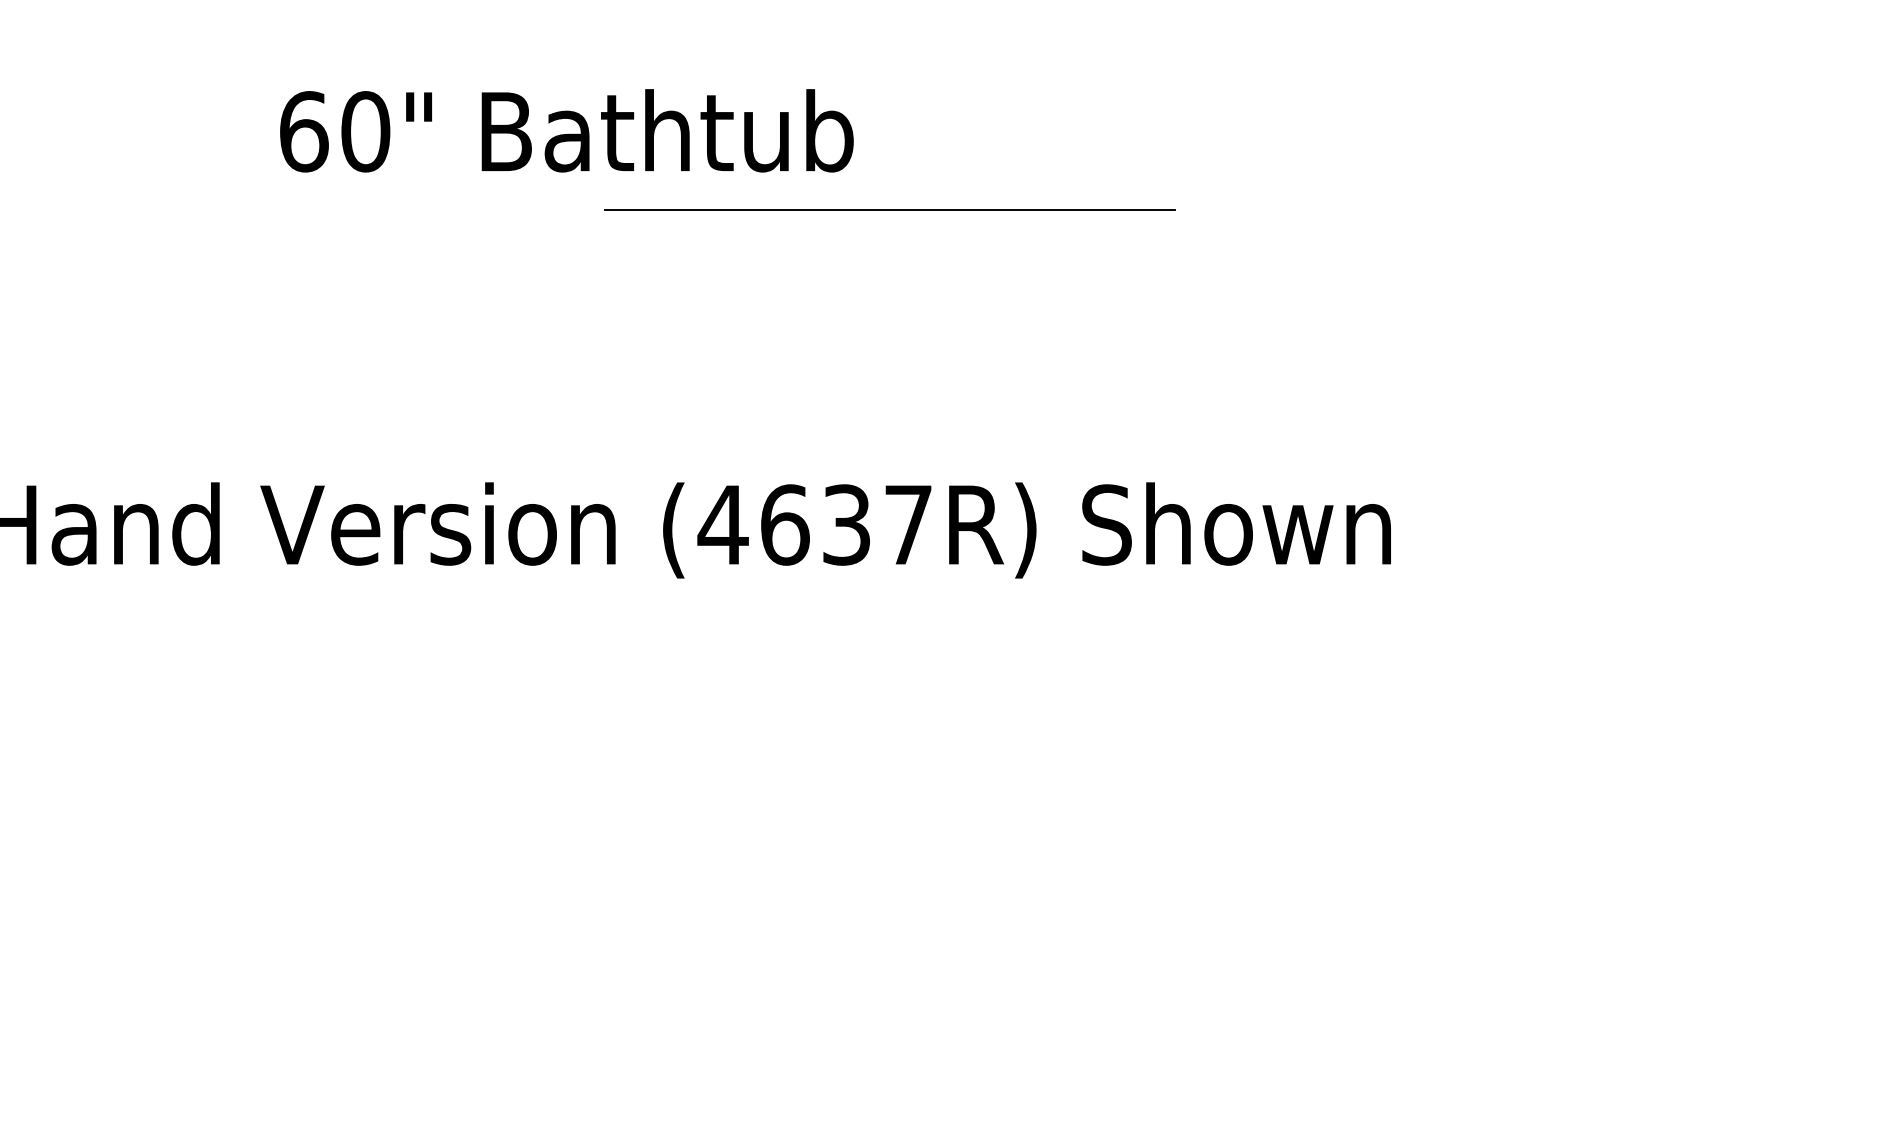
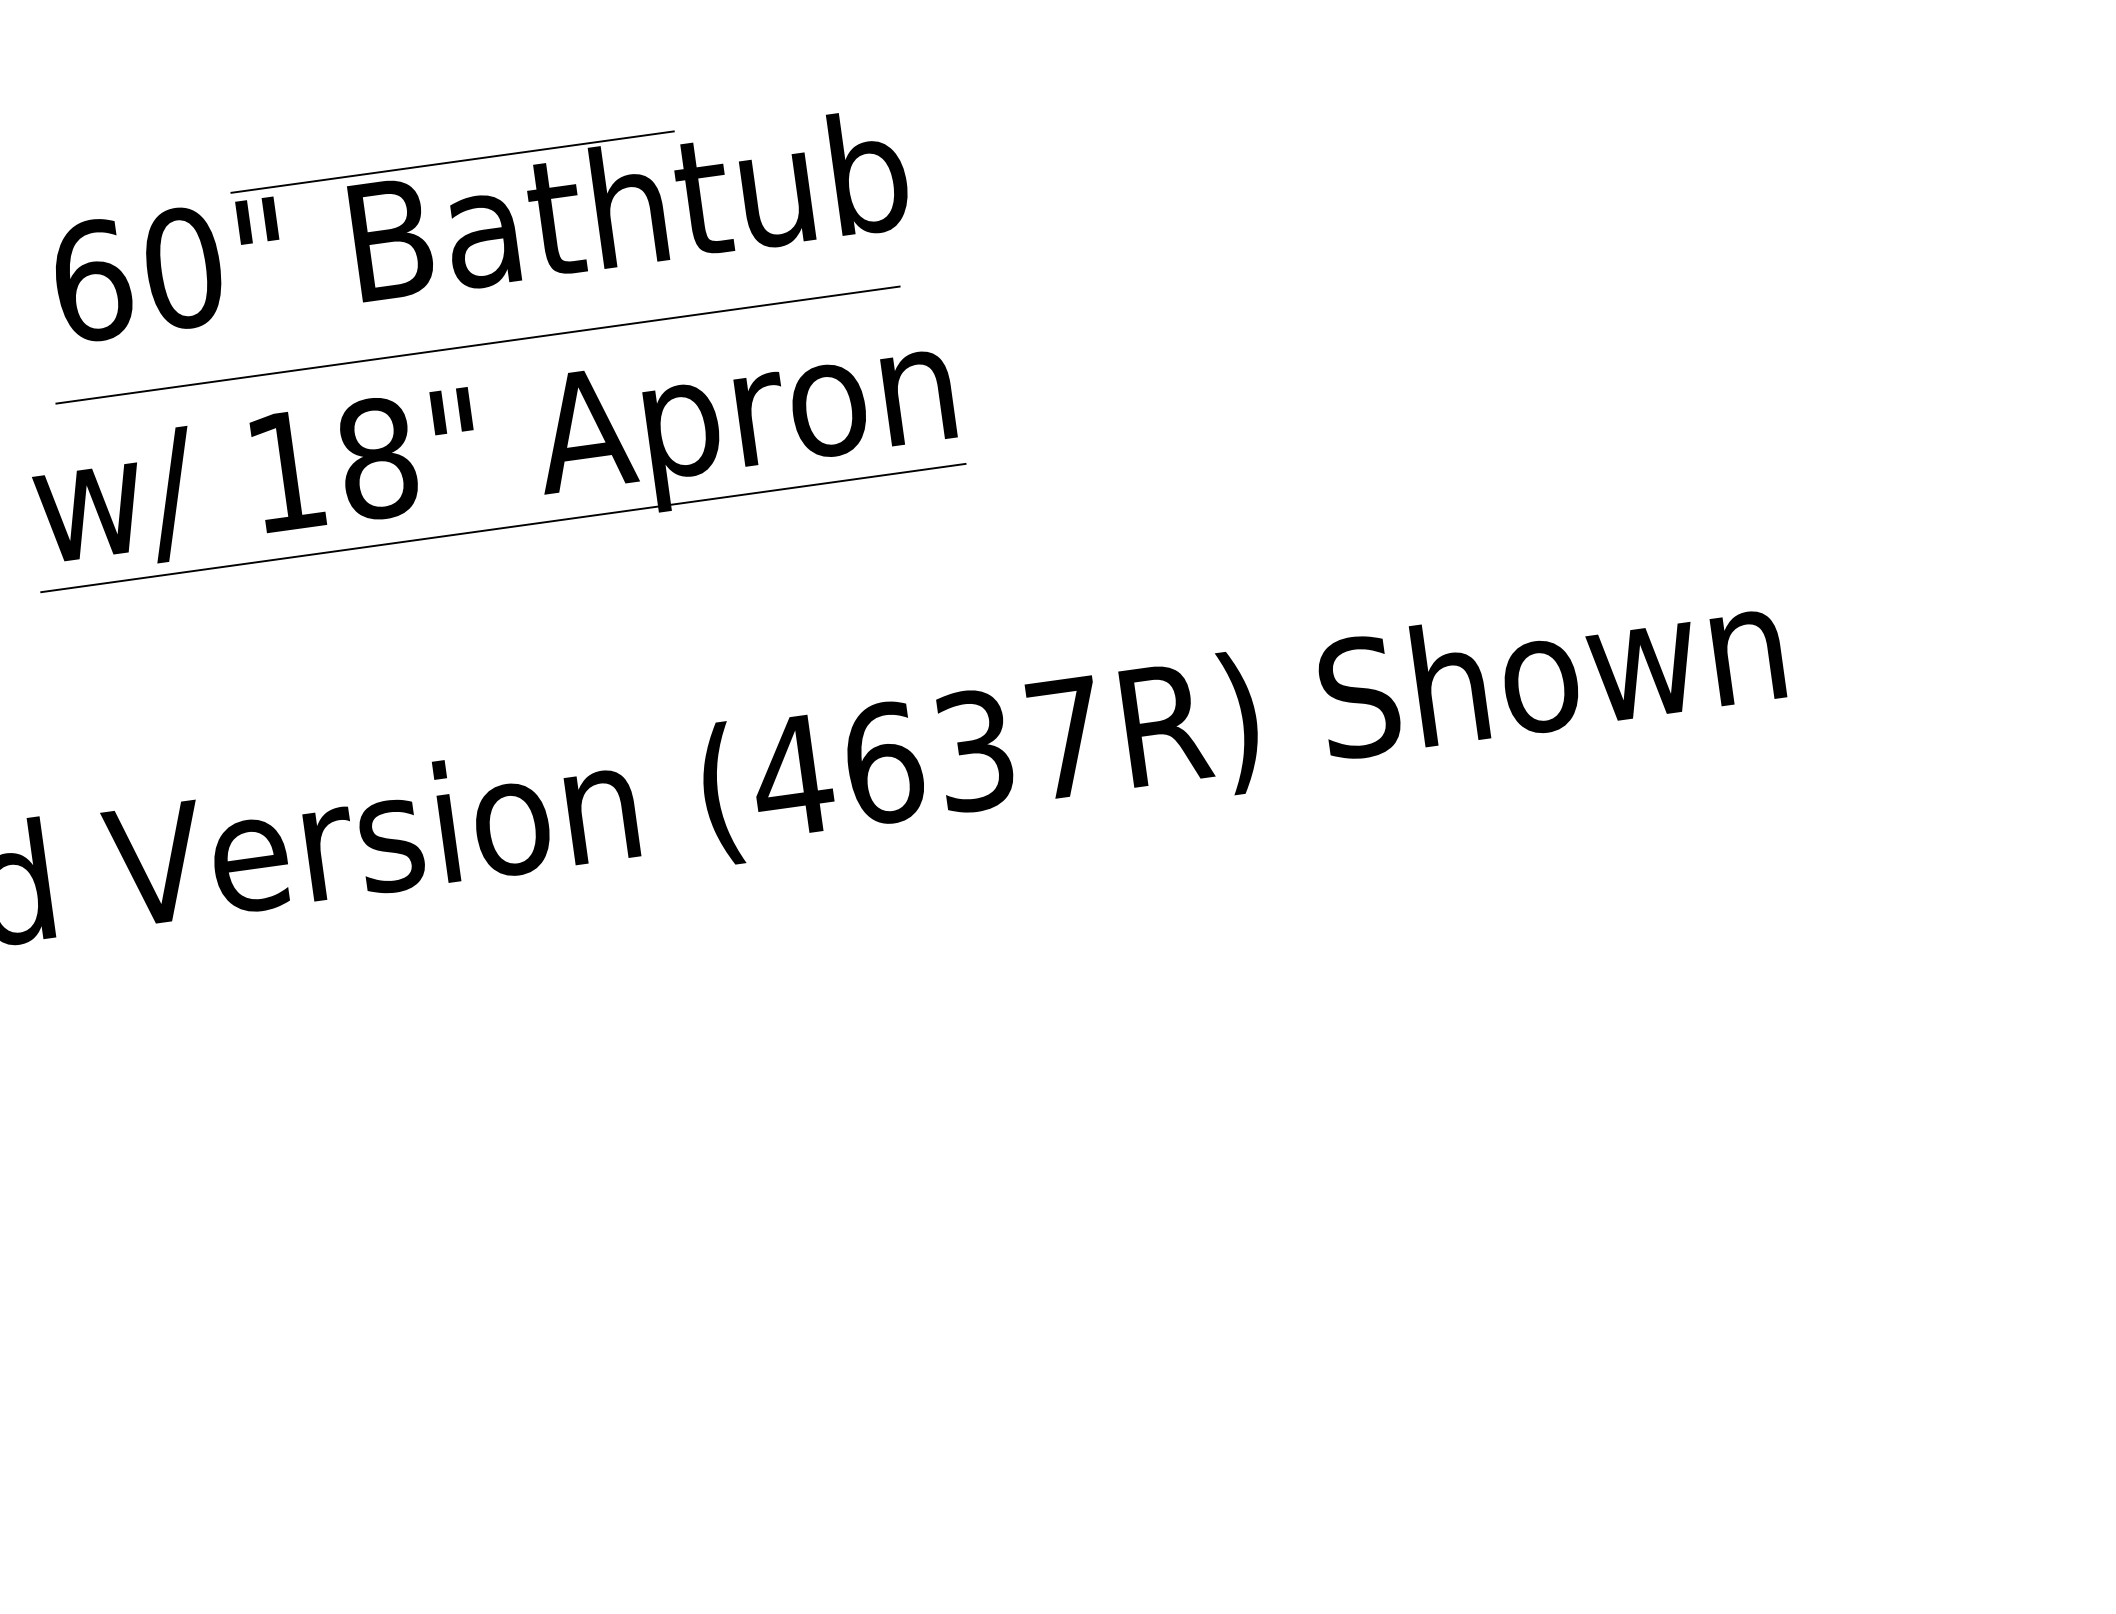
line: (553, 86) -> (451, 162), added
line: (889, 209) -> (476, 344), moved
part: (543, 265) -> (473, 429), added

